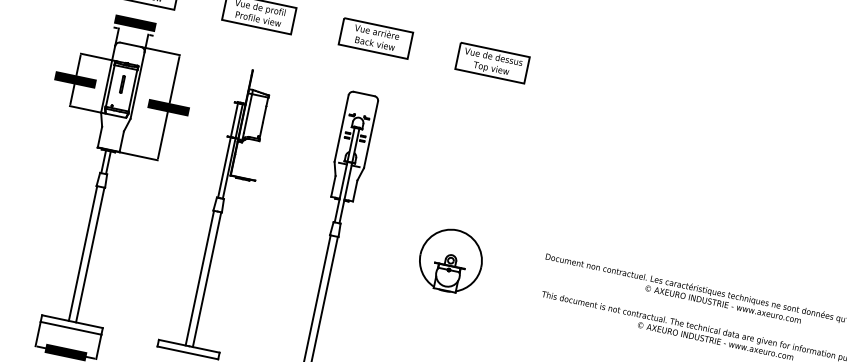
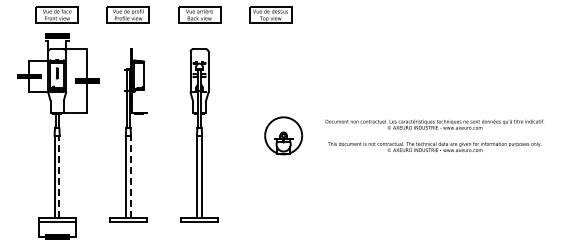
line: (90, 254) -> (59, 176), solid -> dashed
part: (450, 260) -> (283, 135), moved
line: (207, 278) -> (130, 176), solid -> dashed

